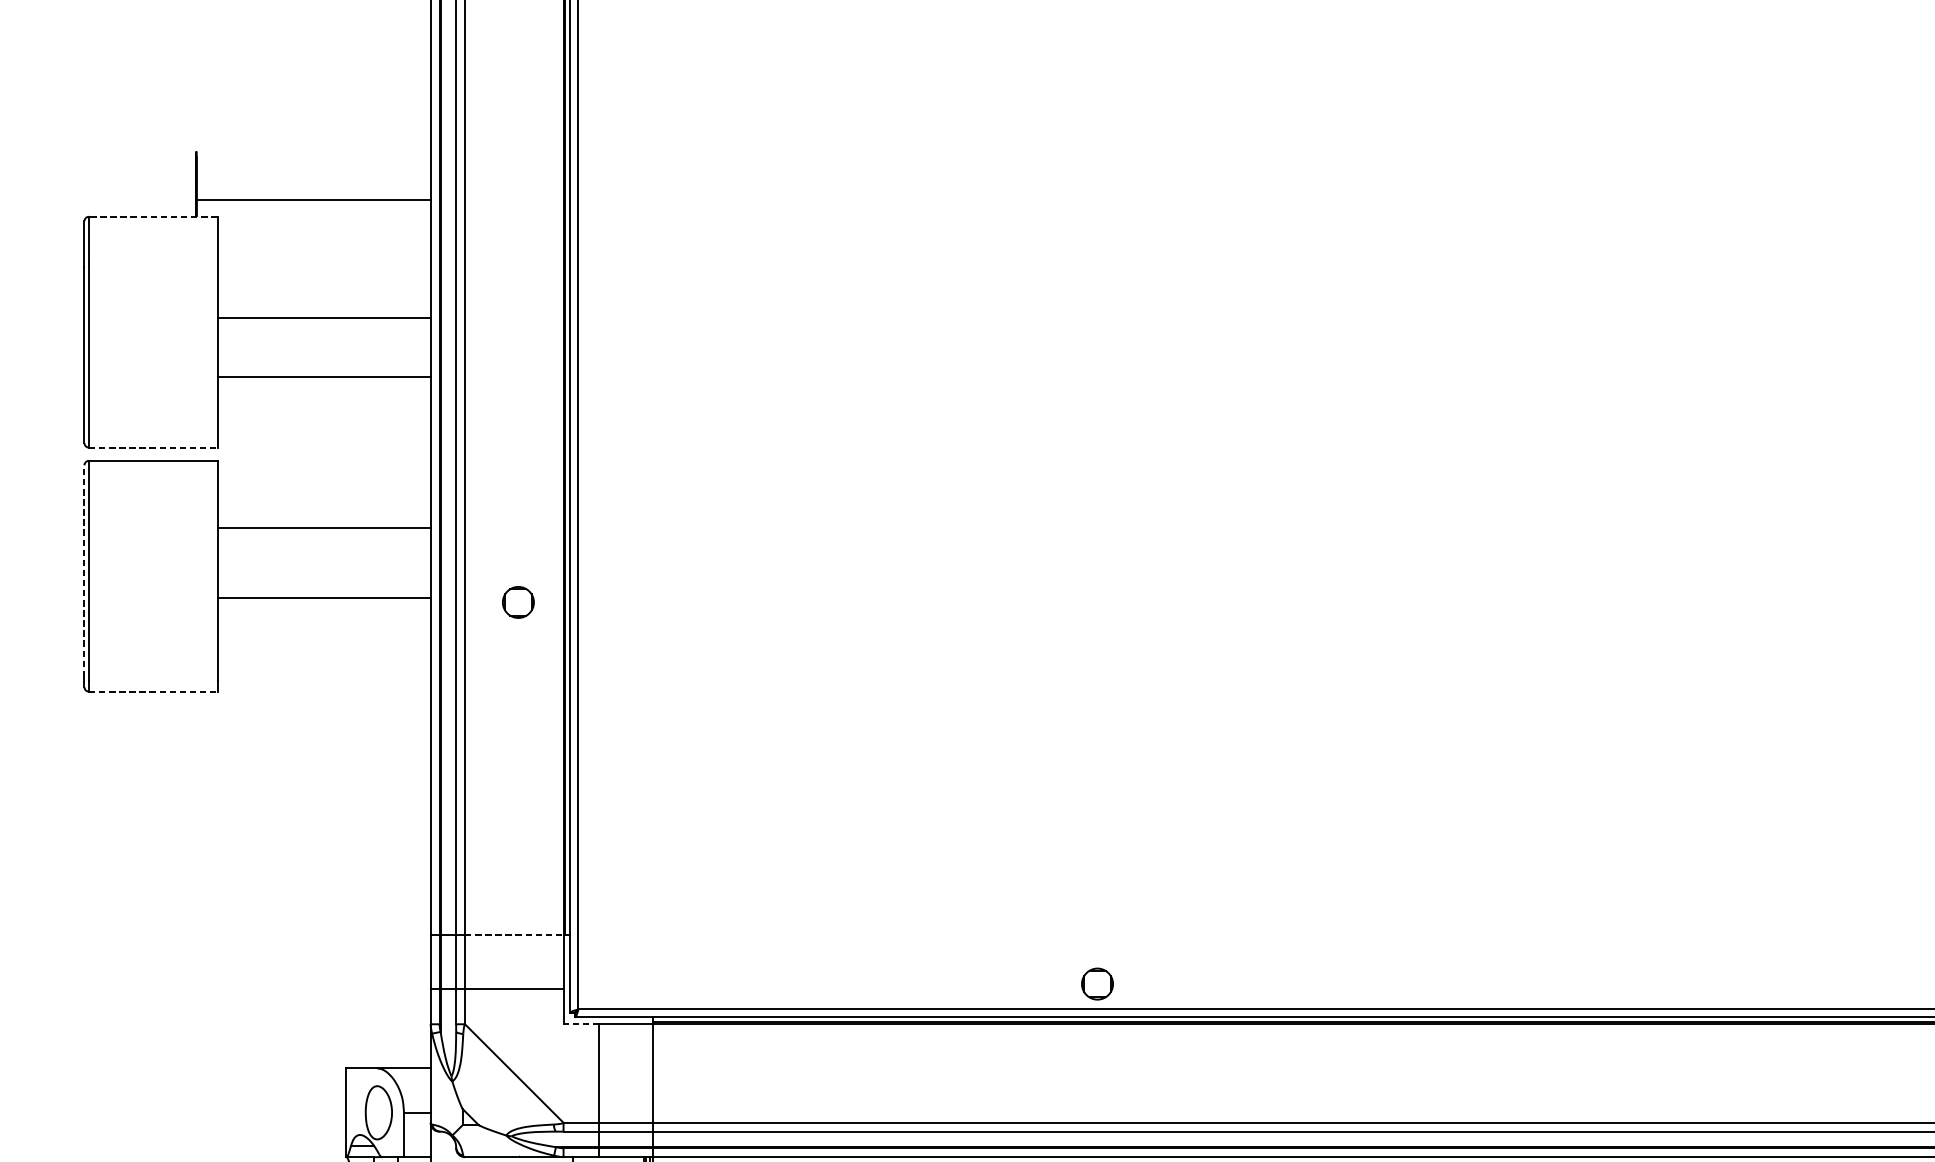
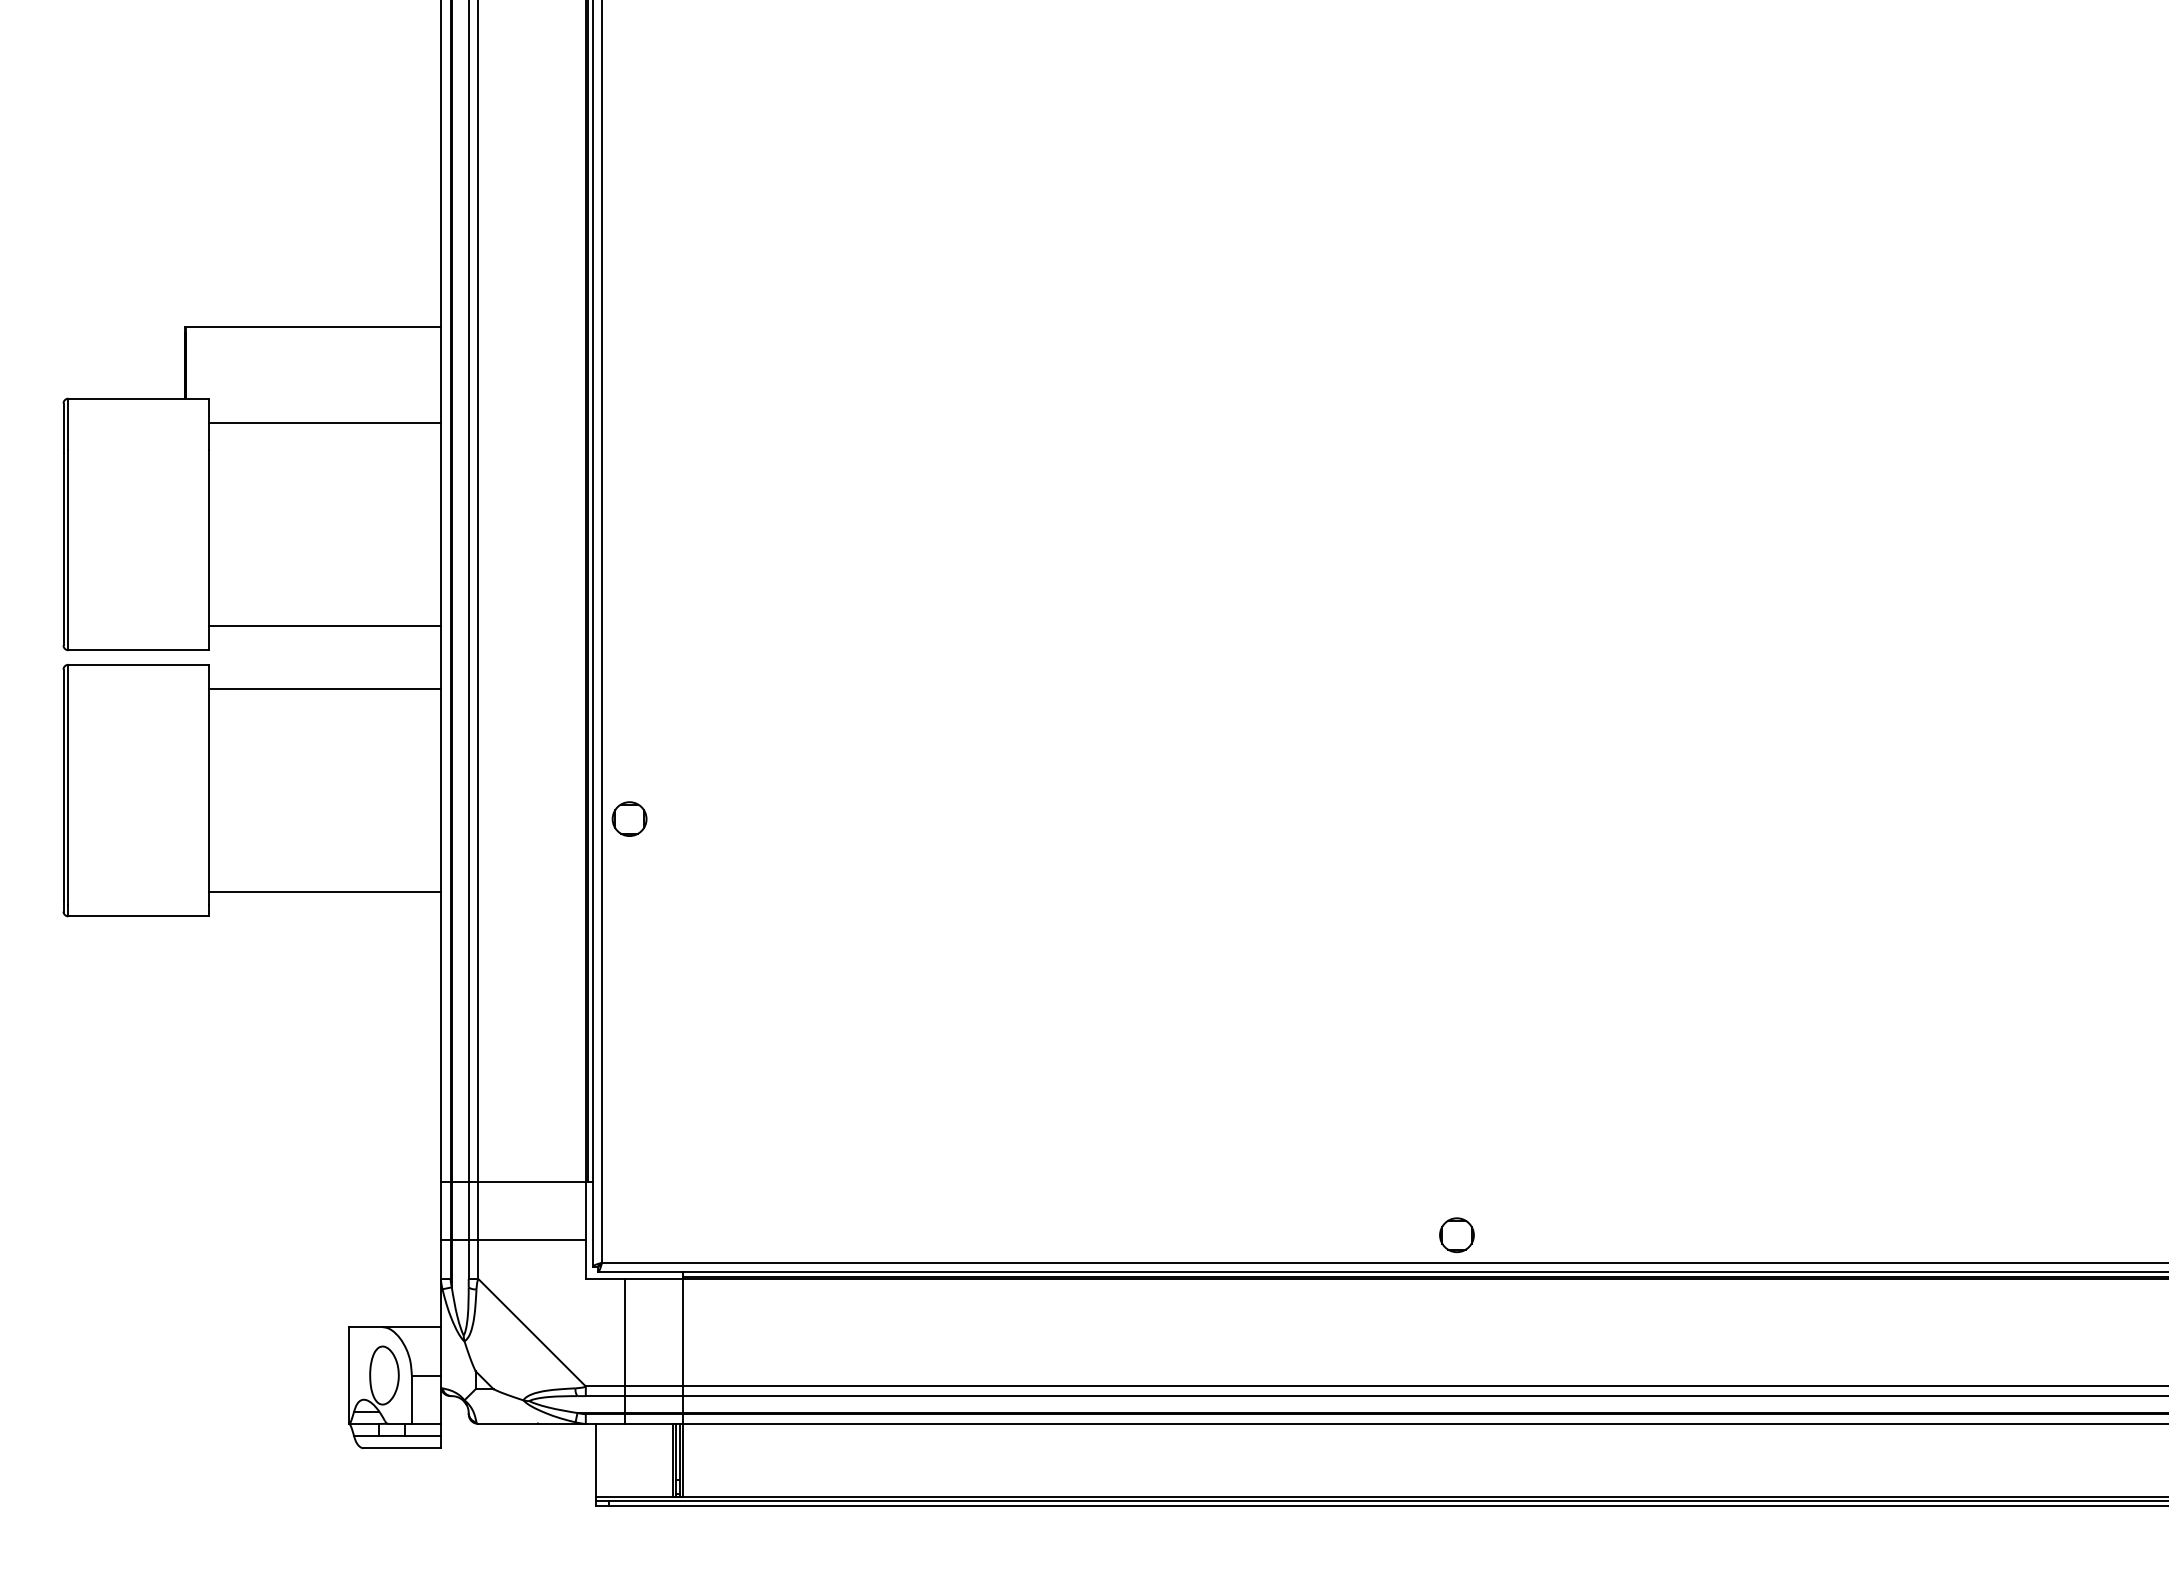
line: (312, 200) -> (312, 327), moved
line: (153, 216) -> (138, 398), dashed -> solid
line: (323, 317) -> (324, 422), moved
line: (323, 377) -> (324, 626), moved
line: (154, 447) -> (139, 650), dashed -> solid
line: (323, 527) -> (324, 688), moved
line: (84, 570) -> (63, 784), dashed -> solid
line: (323, 598) -> (324, 892), moved
part: (518, 601) -> (629, 818), moved
line: (154, 691) -> (139, 916), dashed -> solid
line: (514, 935) -> (532, 1182), dashed -> solid
part: (1097, 983) -> (1456, 1234), moved
line: (580, 1023) -> (604, 1278), dashed -> solid

